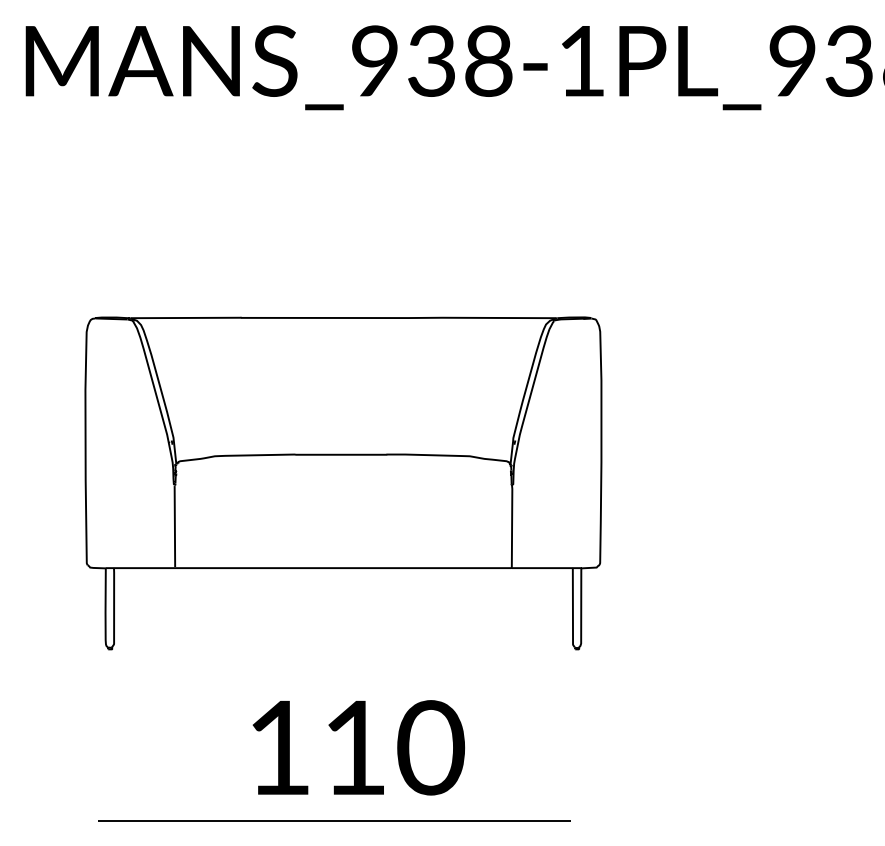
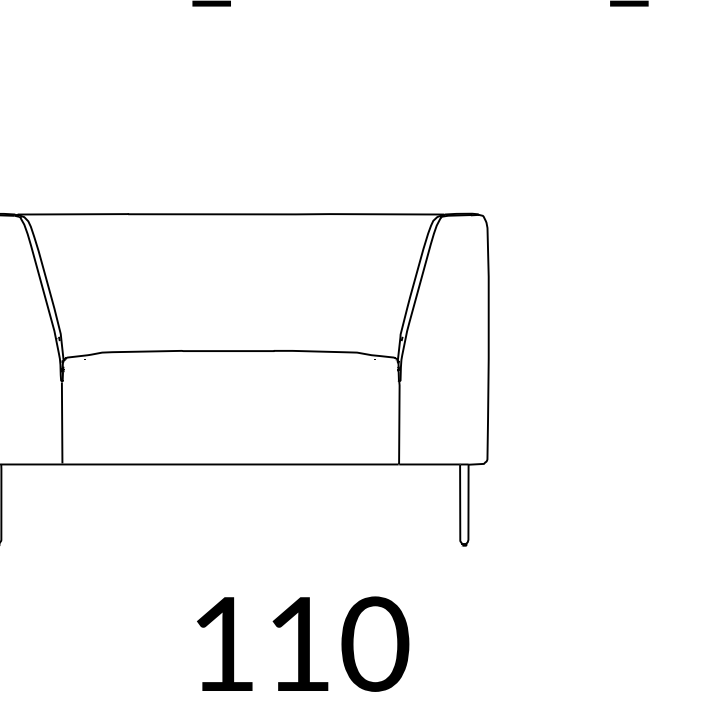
text: (358, 747) -> (302, 643), moved

